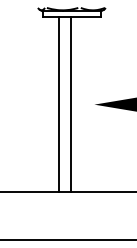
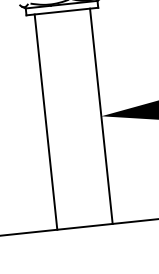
line: (59, 104) -> (101, 116), moved
line: (71, 104) -> (46, 121), moved

